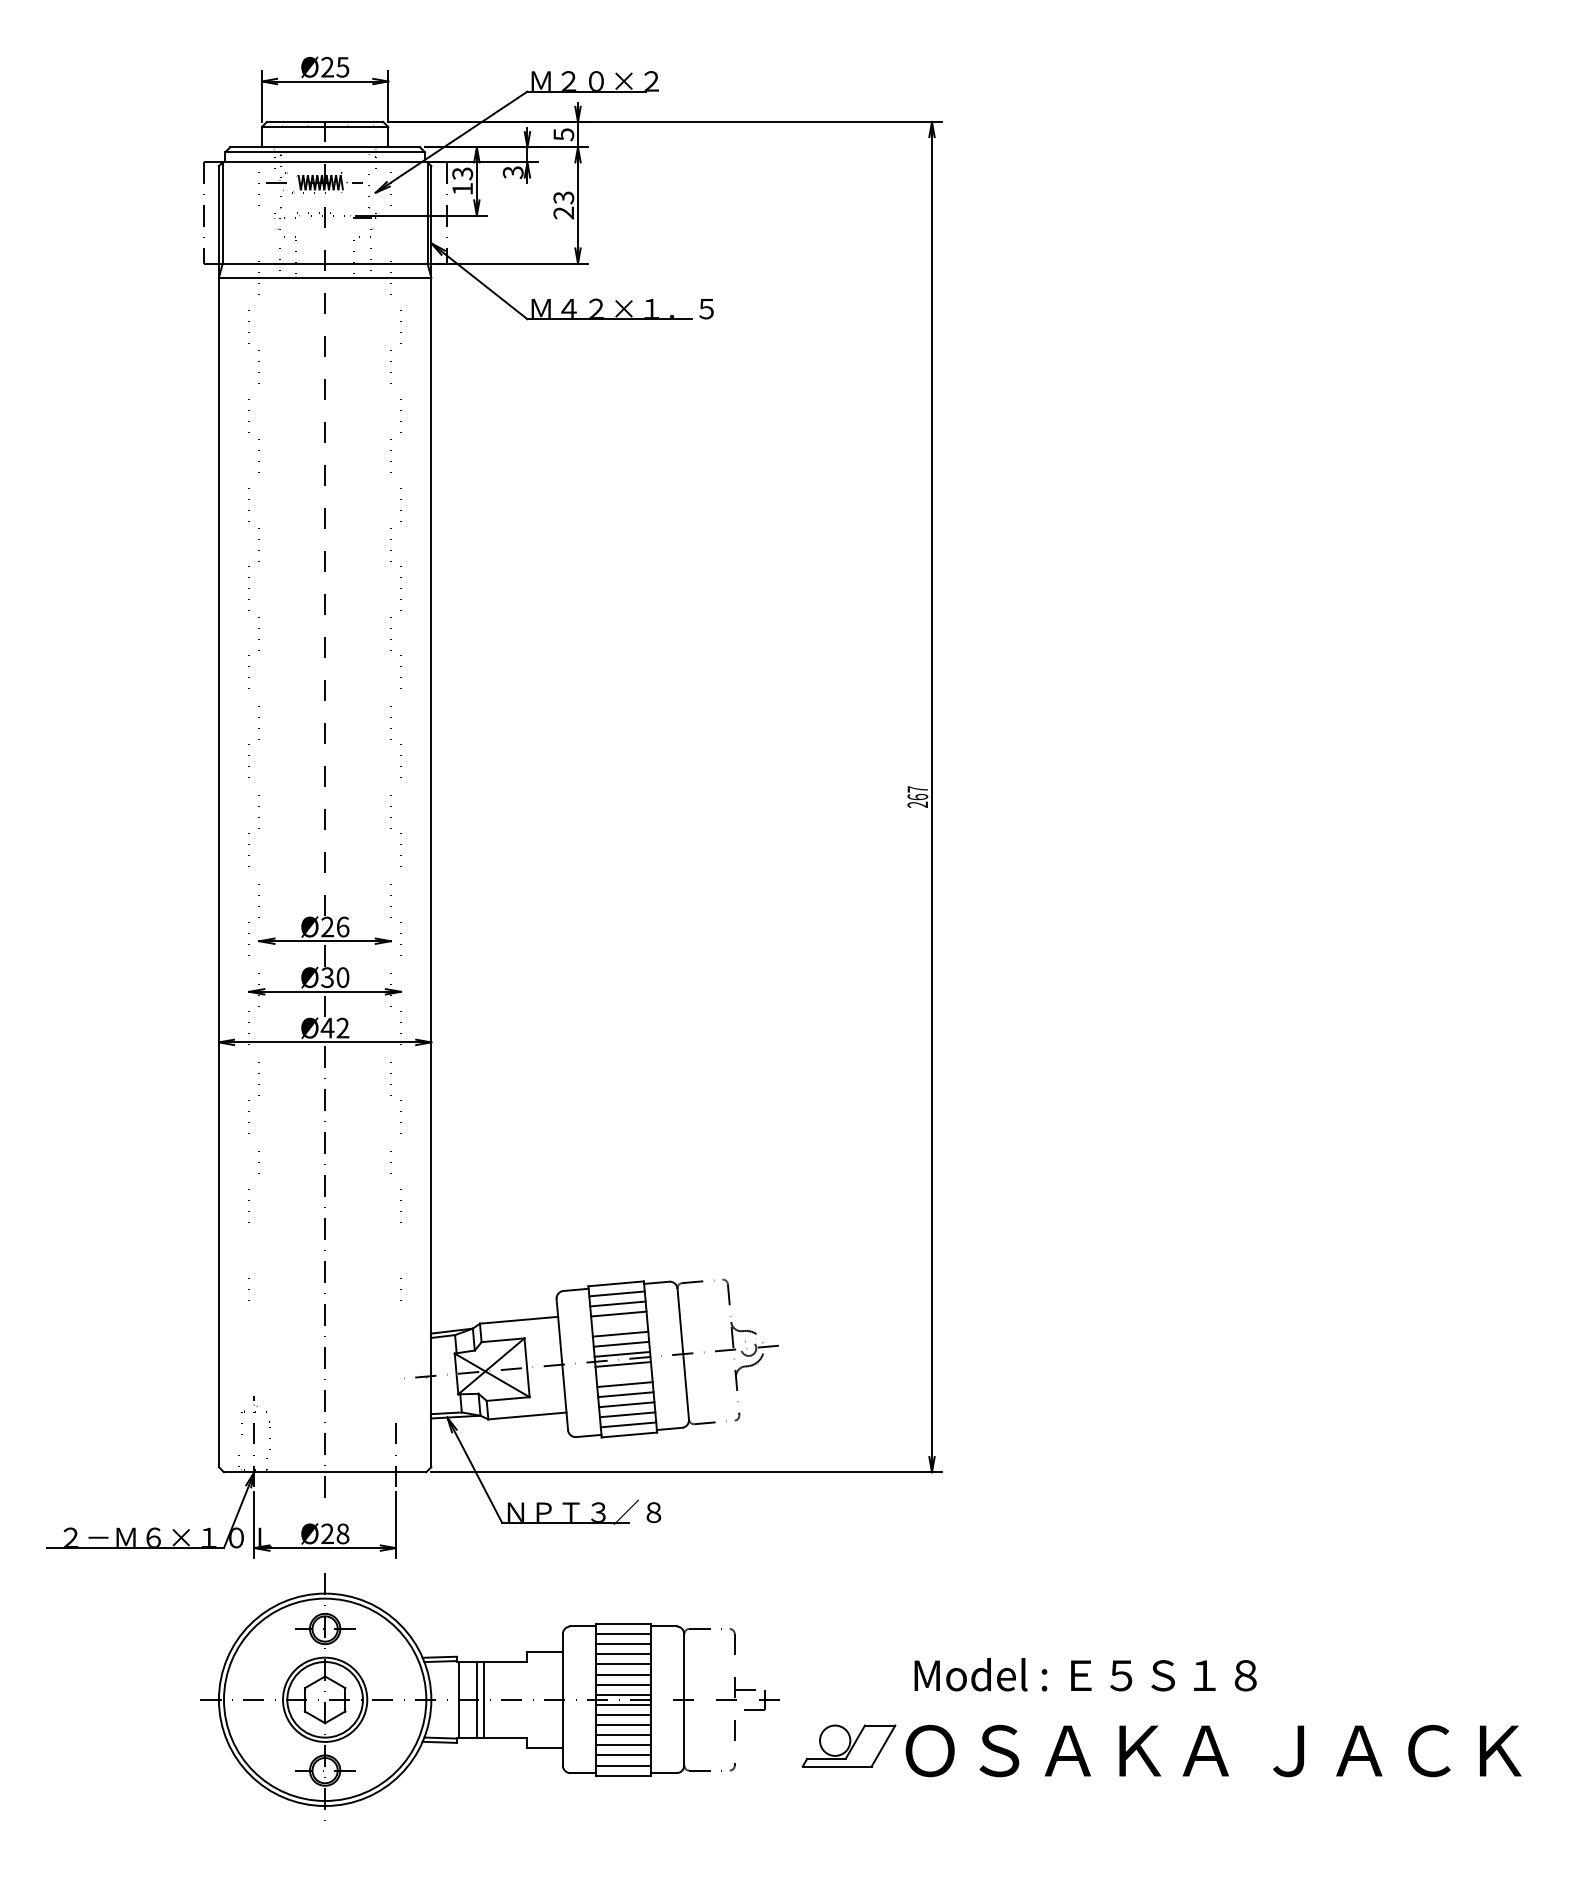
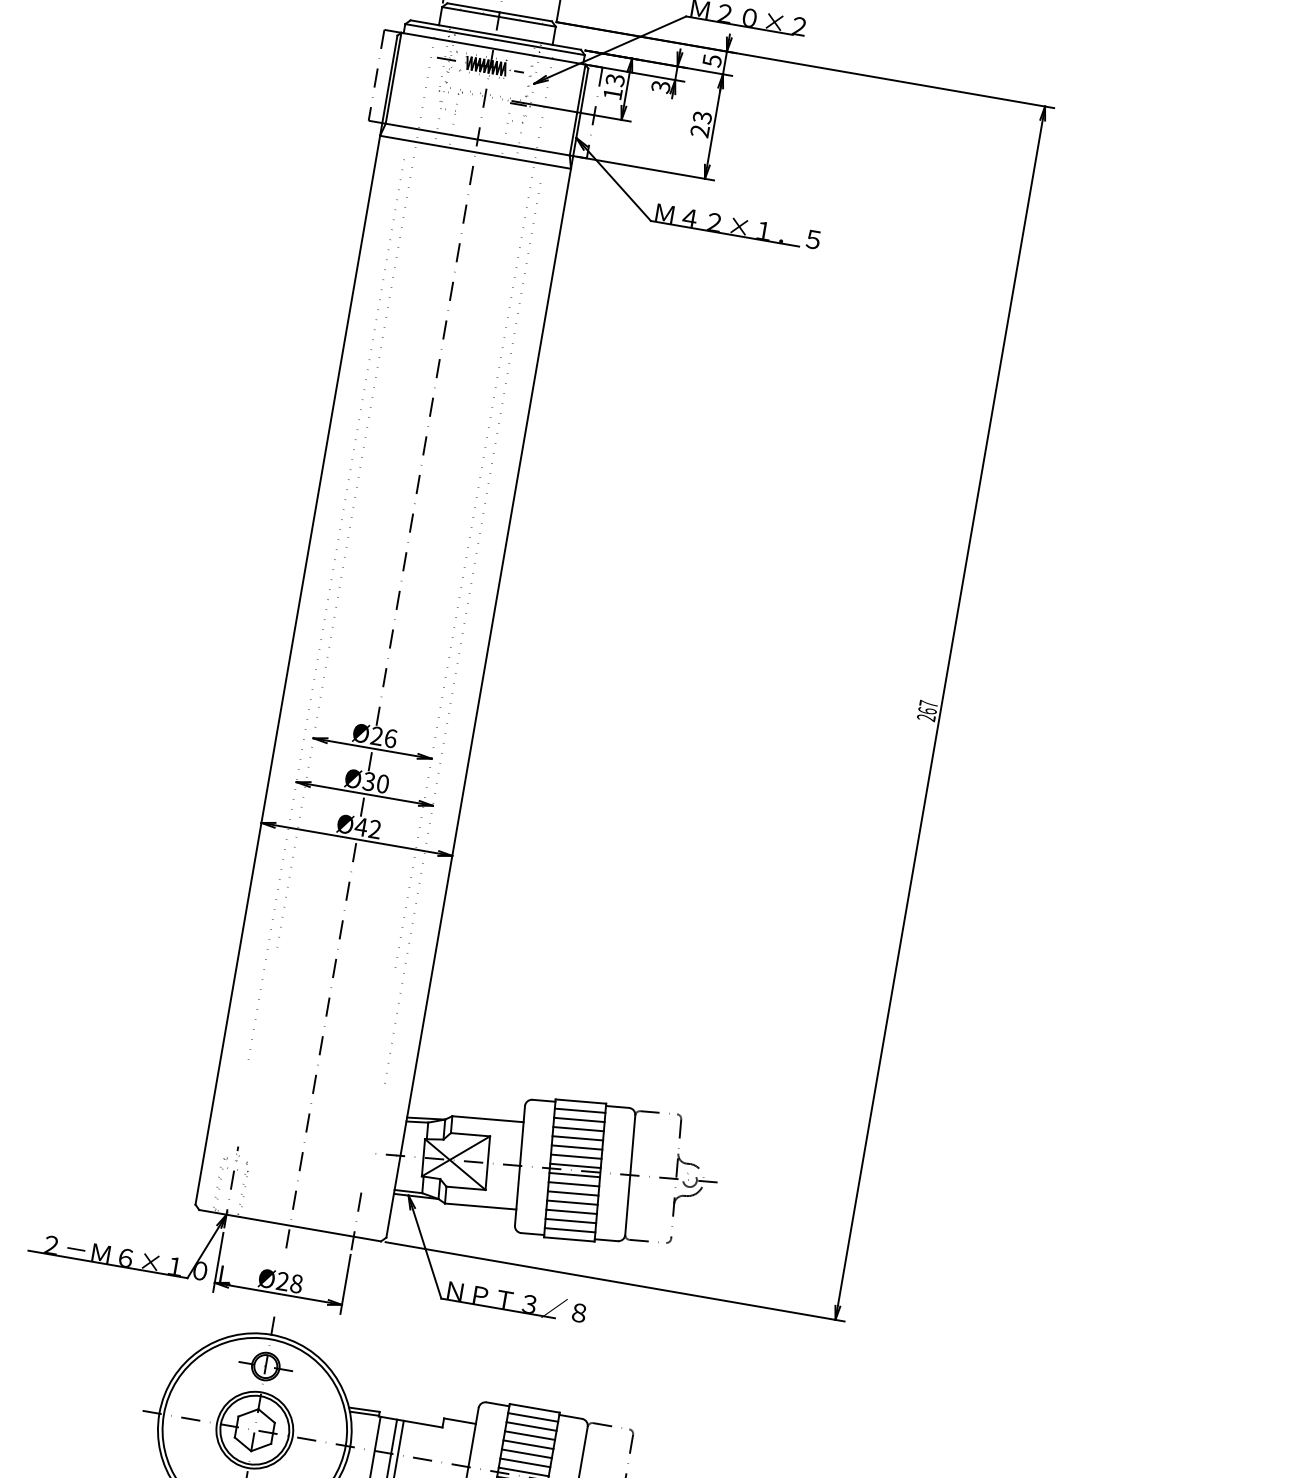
line: (619, 1323) -> (577, 1137), added
line: (623, 1374) -> (573, 1184), added

